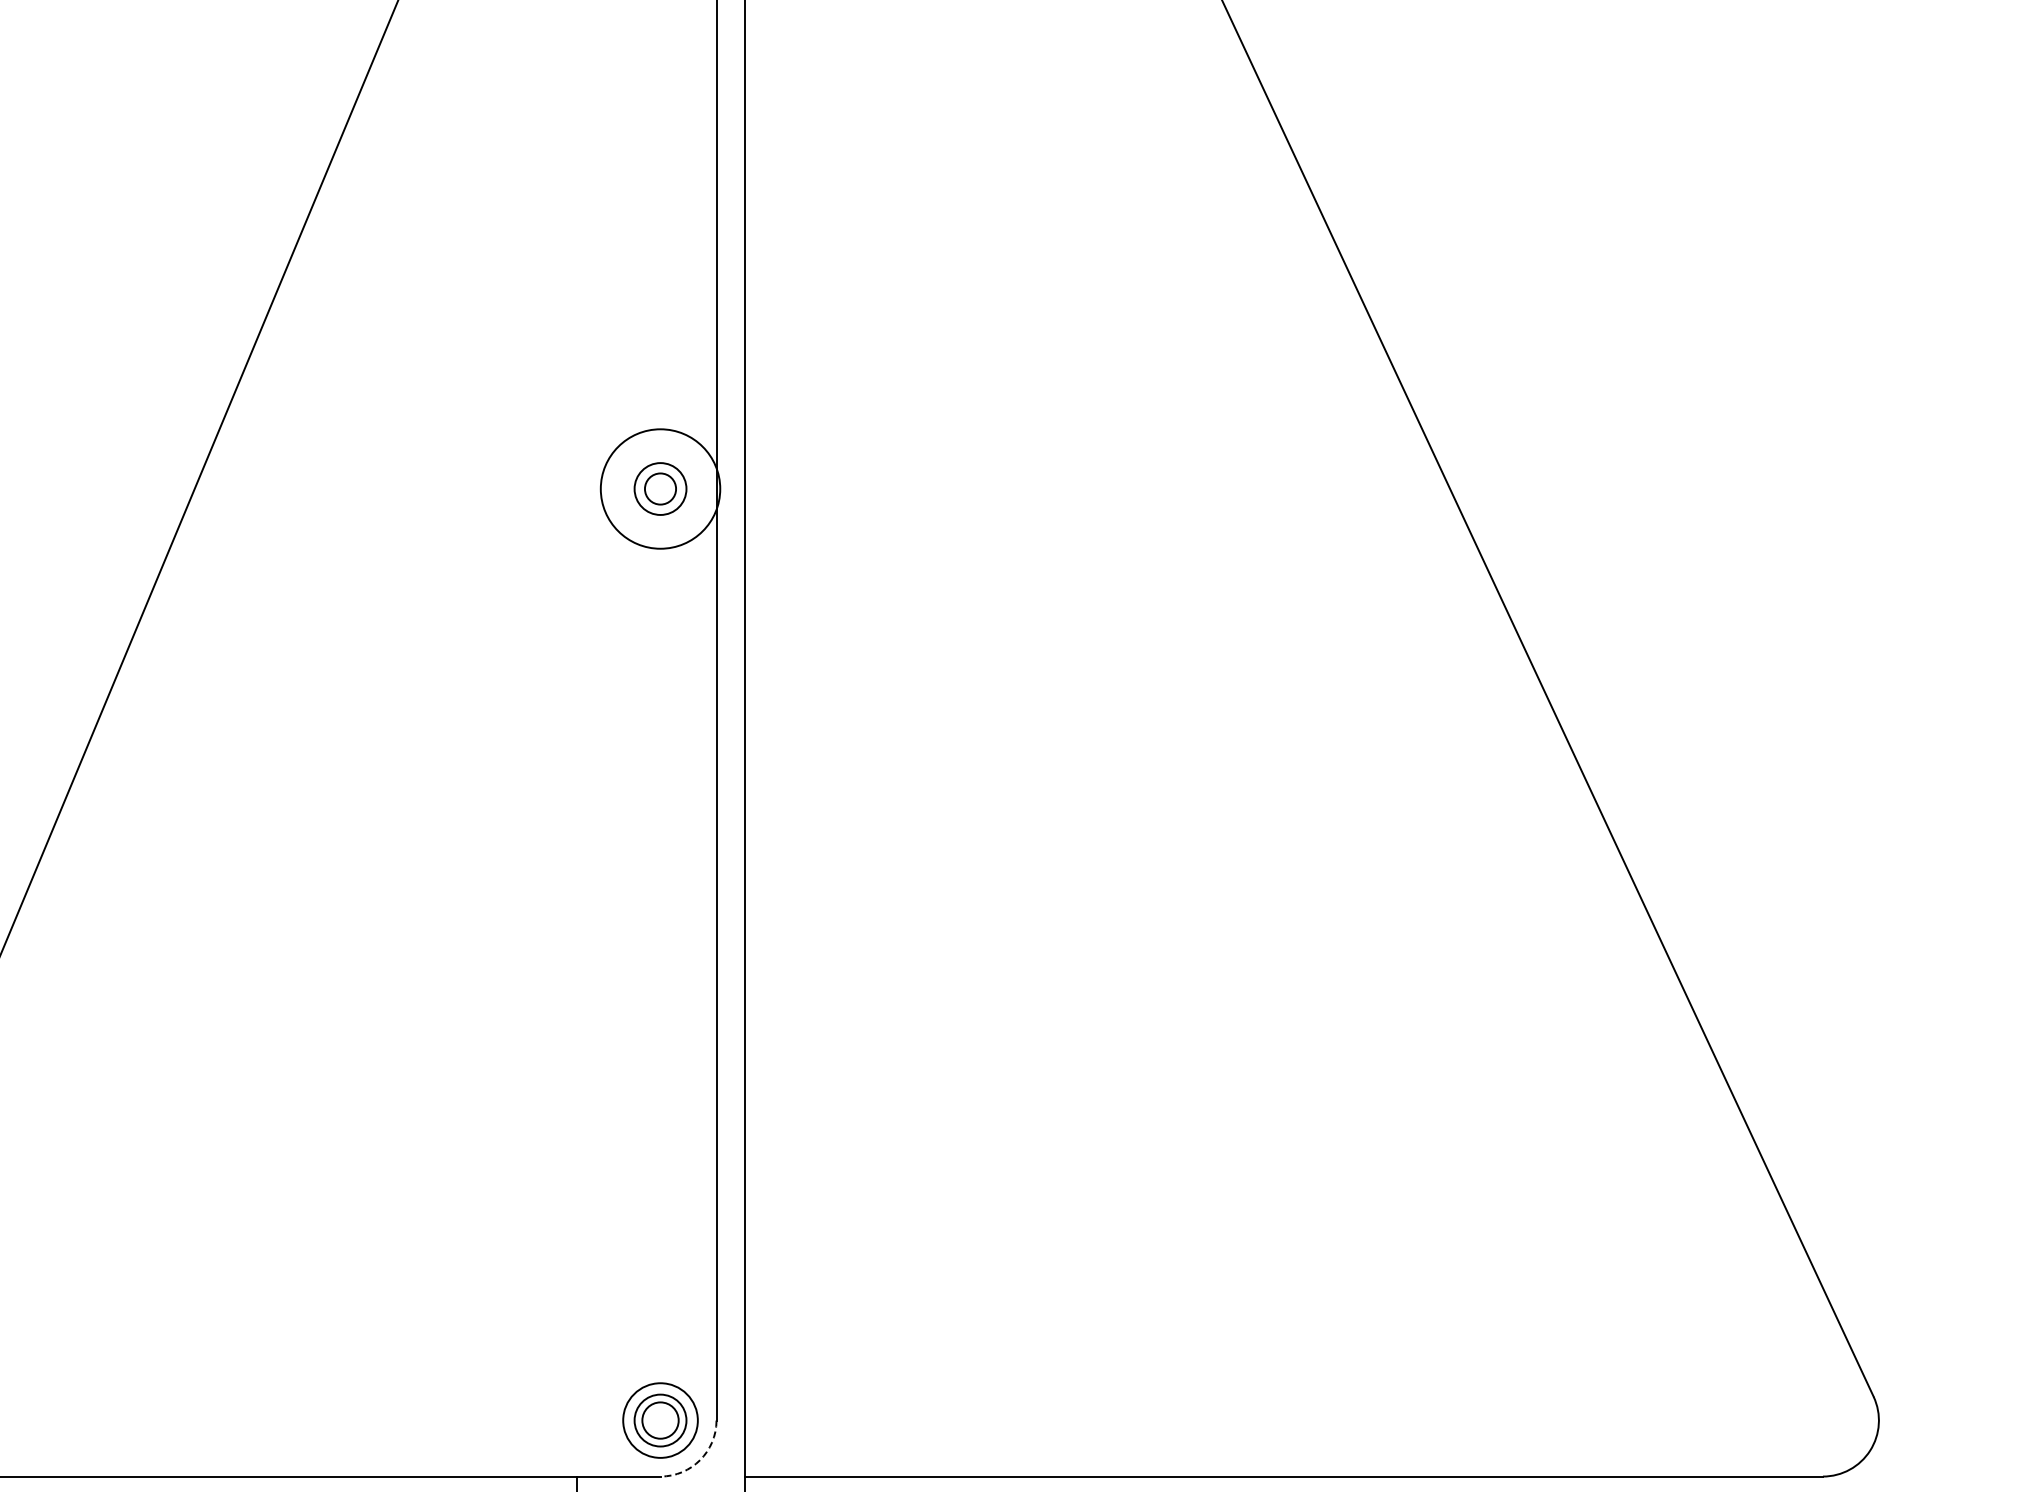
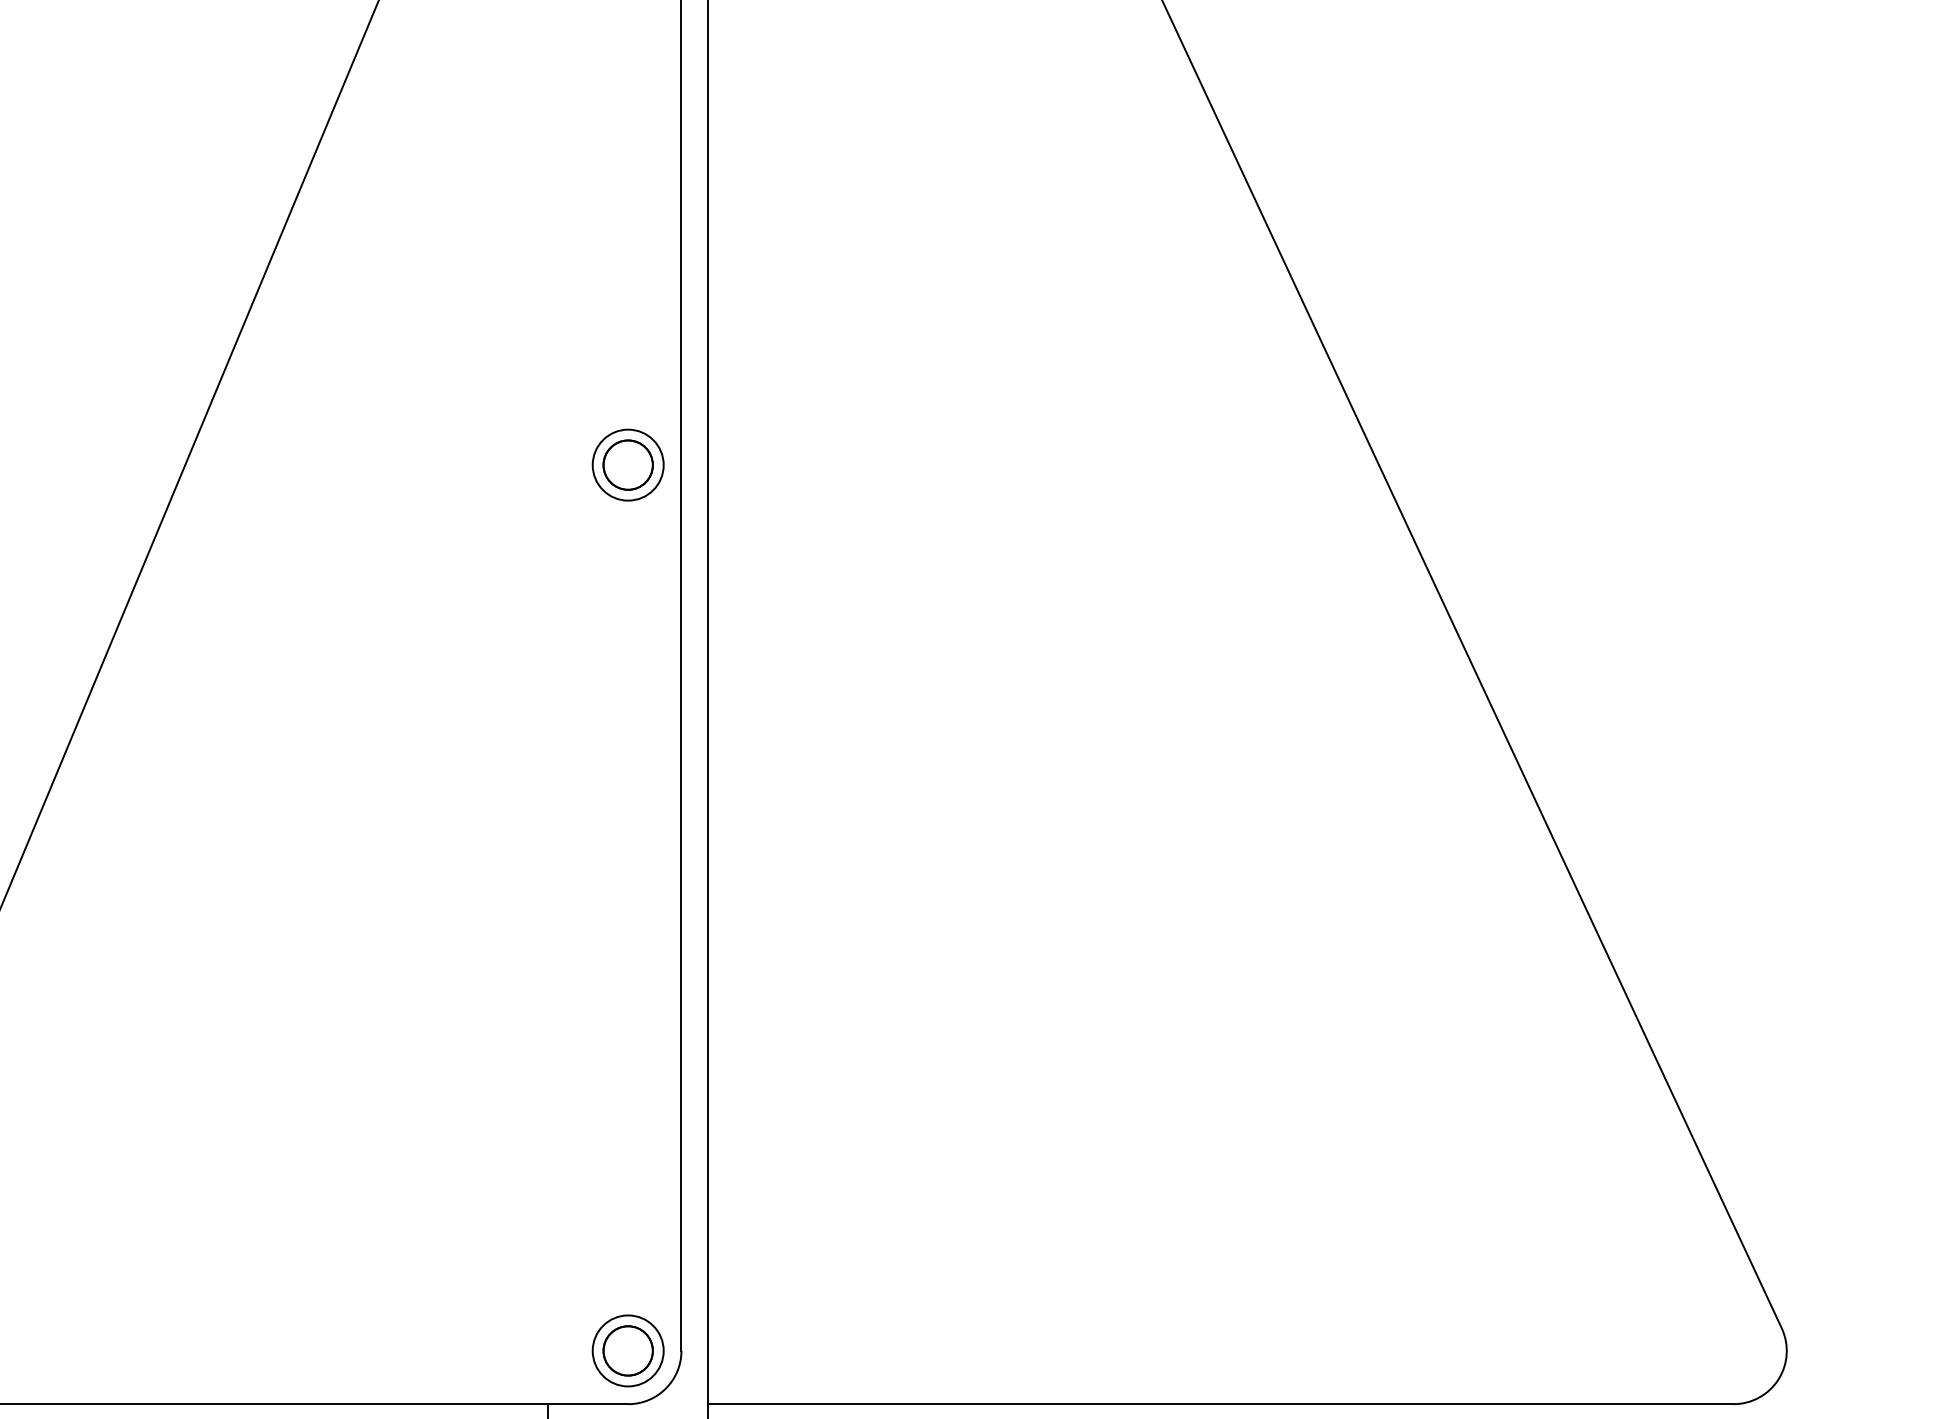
circle: (660, 488) -> (628, 464), size x0.62
circle: (660, 488) -> (628, 464), size x1.67
circle: (660, 1420) -> (628, 1350), size x1.43
arc: (700, 1460) -> (666, 1388), dashed -> solid

